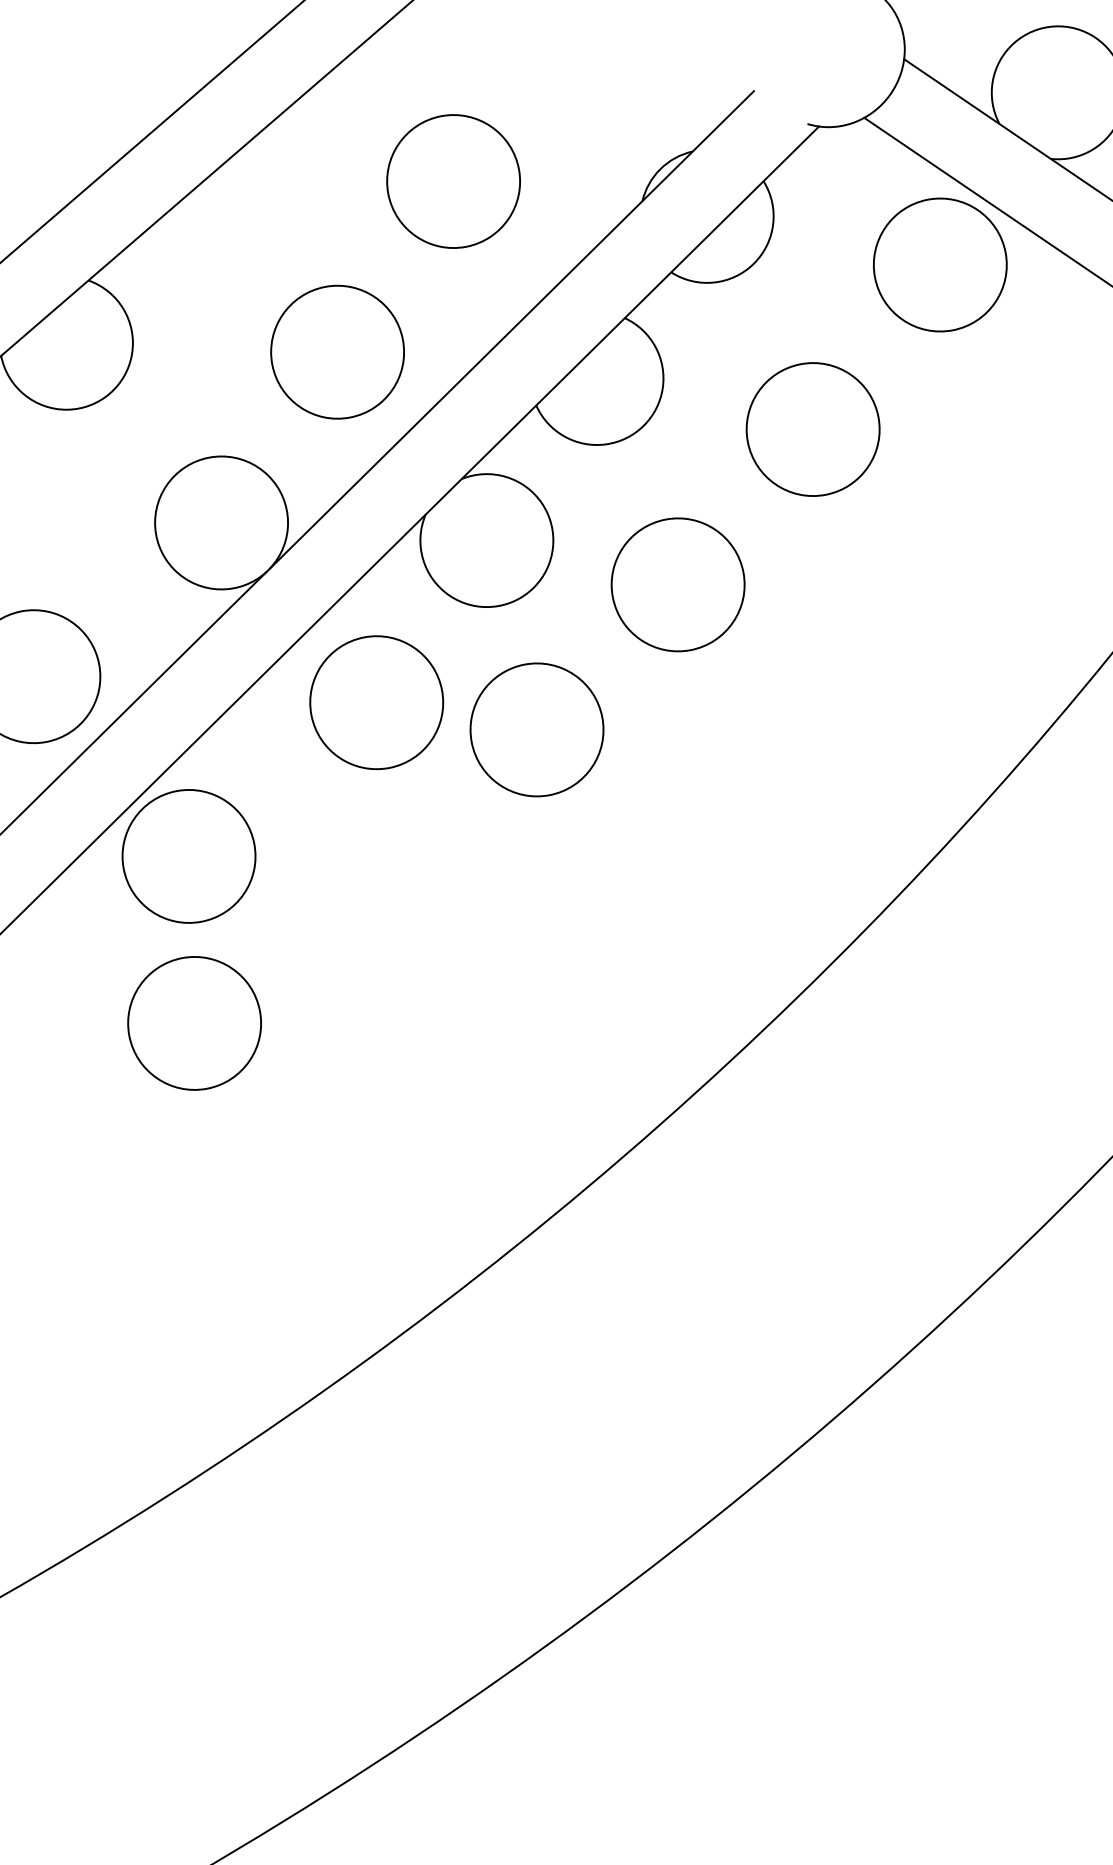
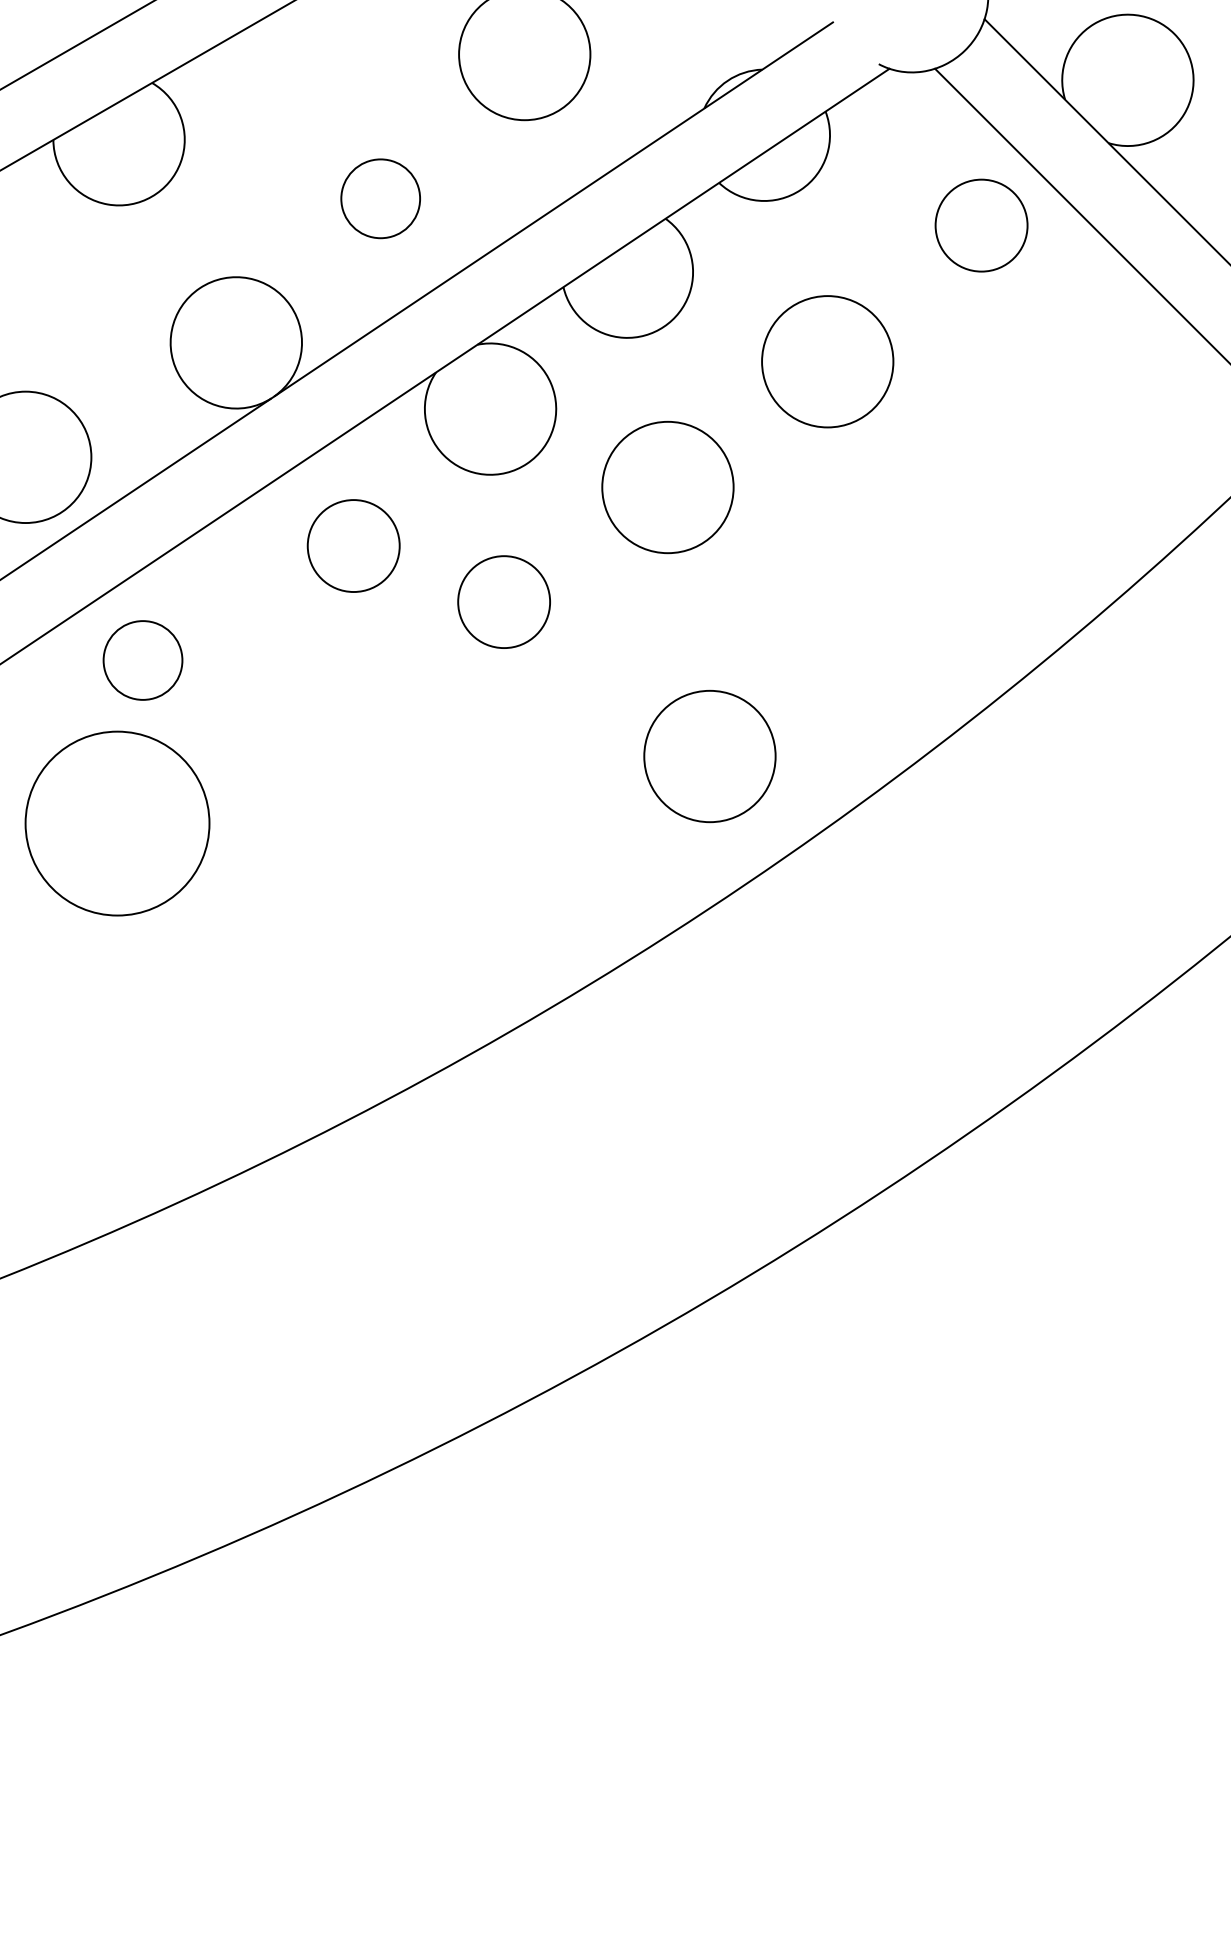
circle: (940, 264) -> (981, 225), size x0.7
circle: (337, 352) -> (380, 198), size x0.6
circle: (376, 702) -> (353, 545), size x0.7
circle: (536, 729) -> (503, 601), size x0.7
circle: (770, 844) -> (709, 756), added
circle: (188, 856) -> (142, 660), size x0.6
circle: (194, 1023) -> (117, 823), size x1.4

